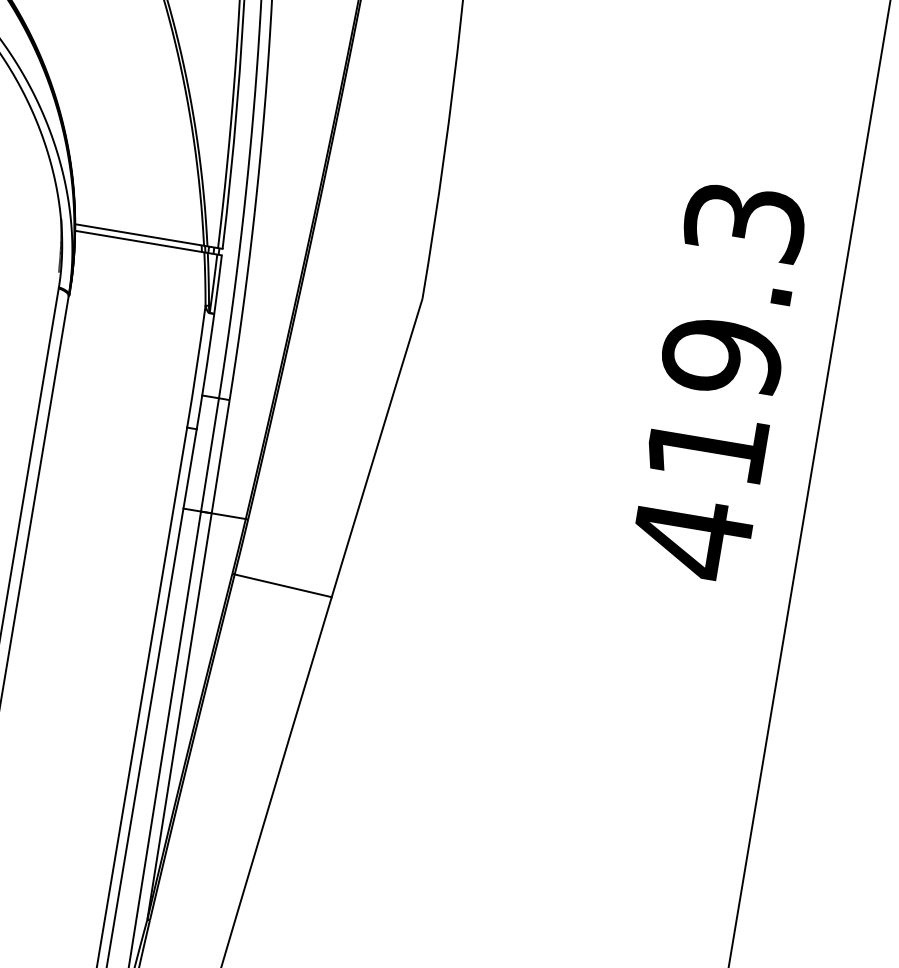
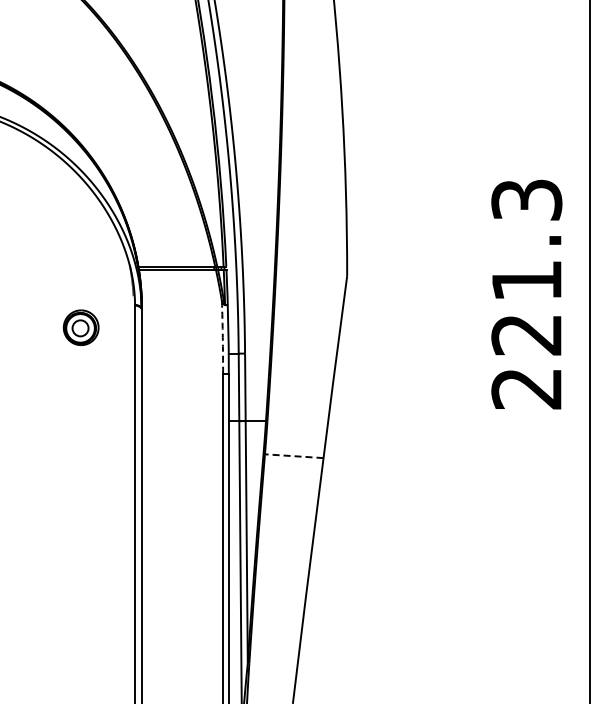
arc: (196, 366) -> (222, 337), solid -> dashed
text: (706, 448) -> (526, 335), 419.3 -> 221.3
line: (281, 586) -> (293, 456), solid -> dashed

